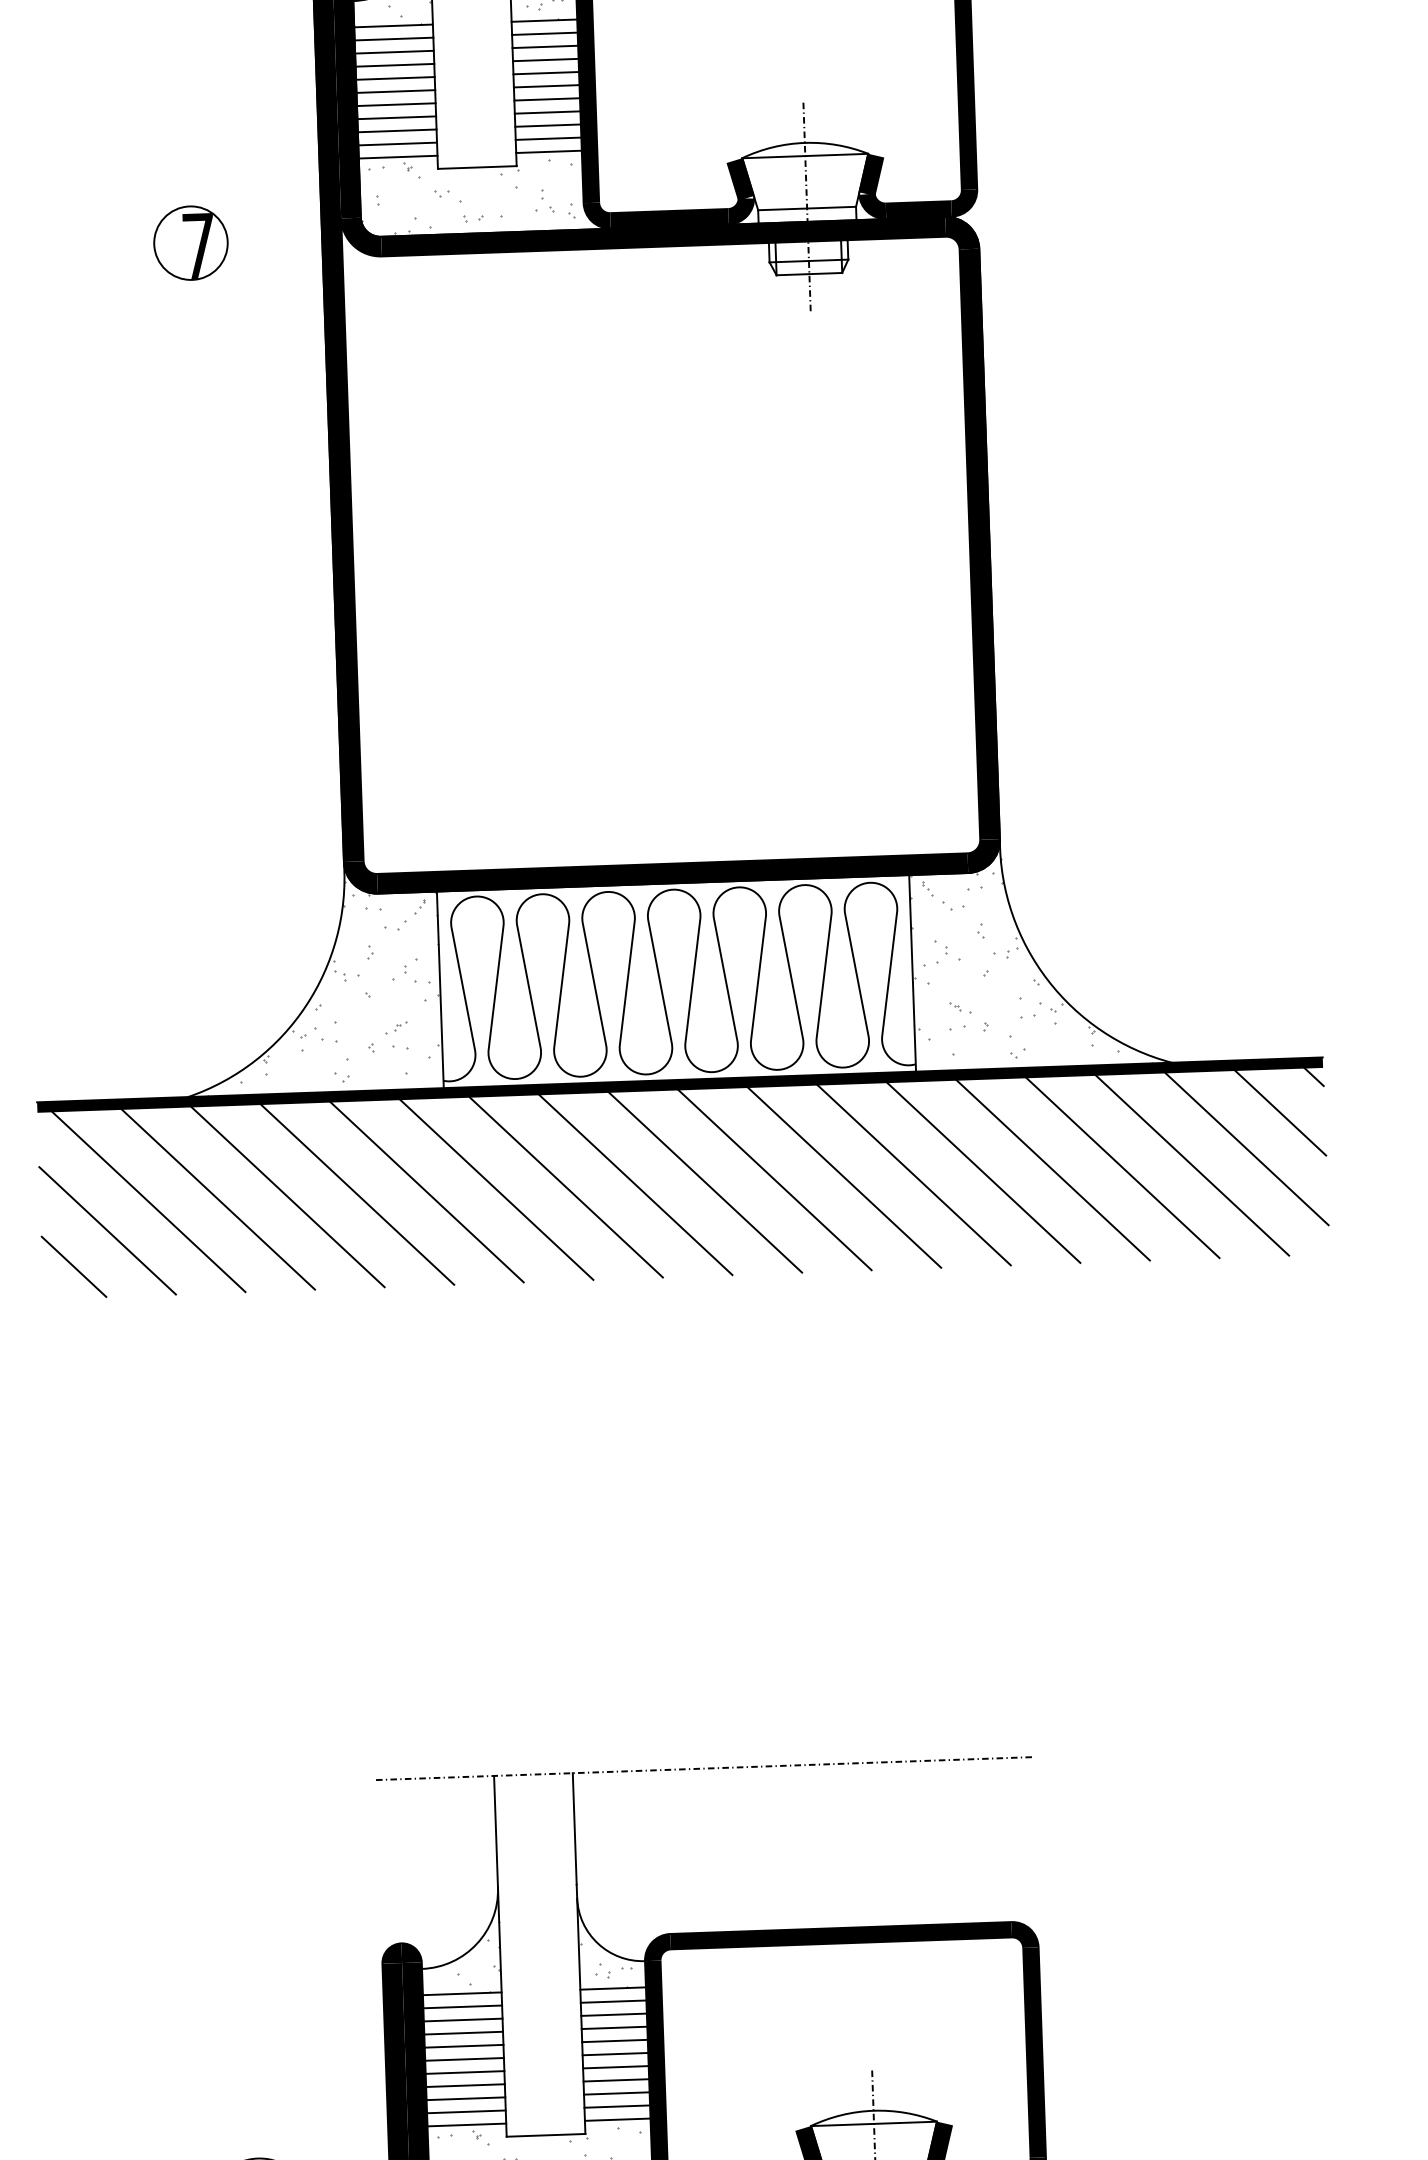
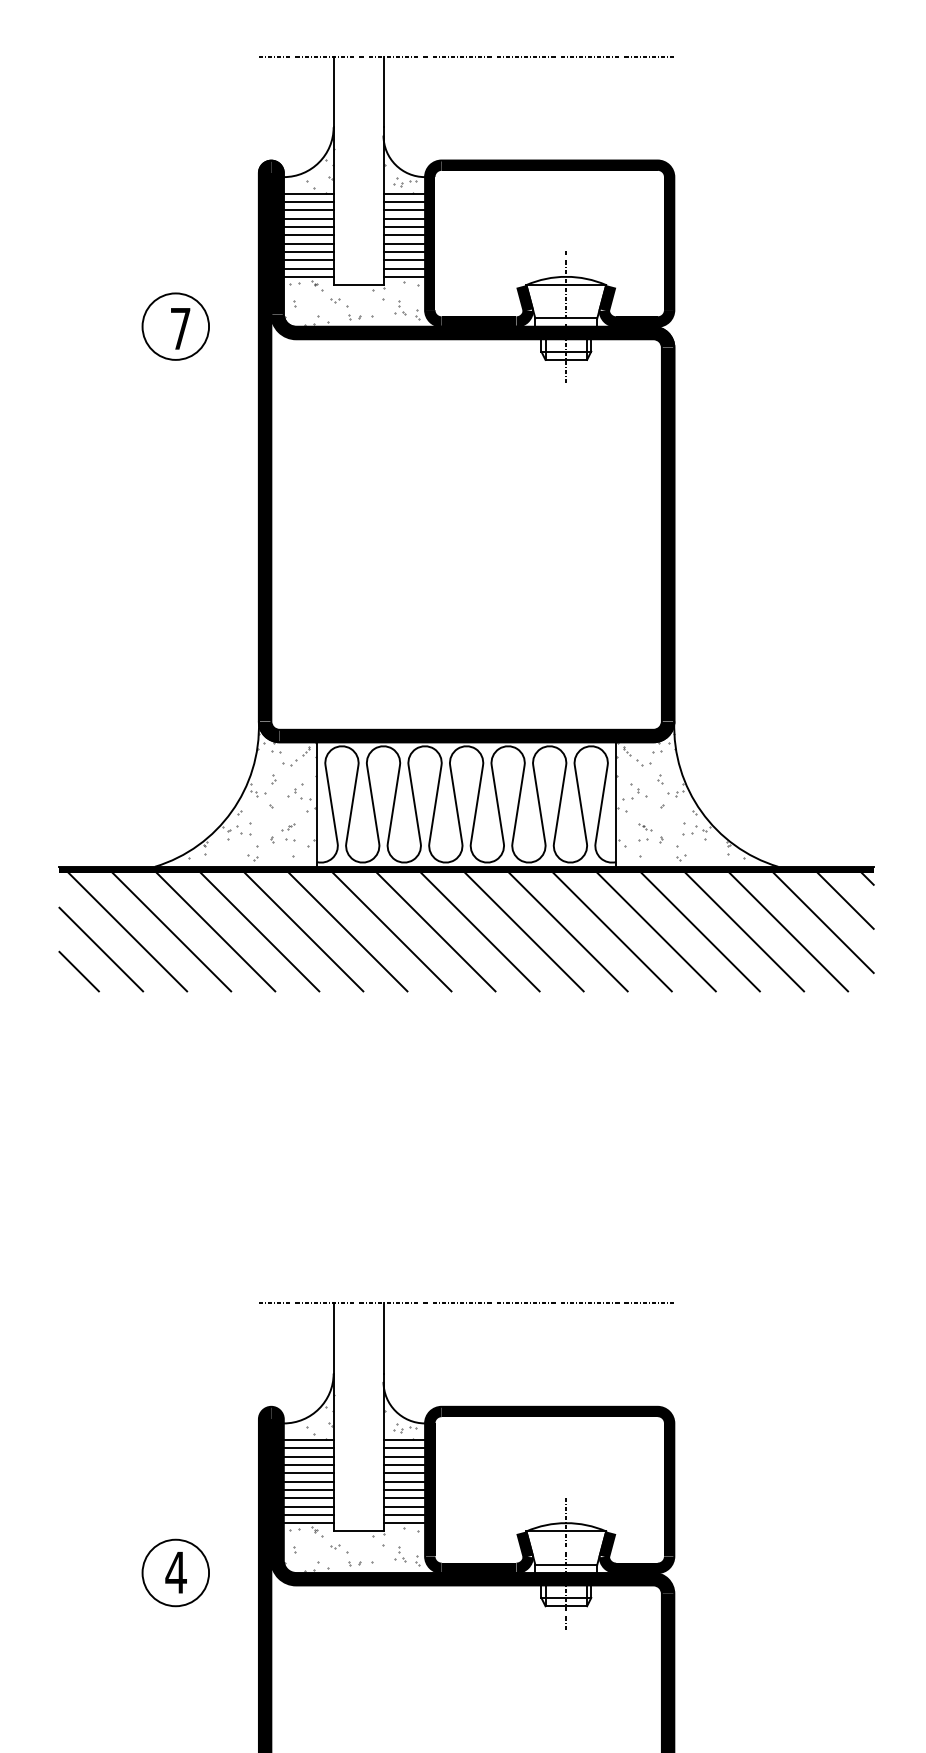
circle: (190, 242) -> (175, 326), size x1.43

